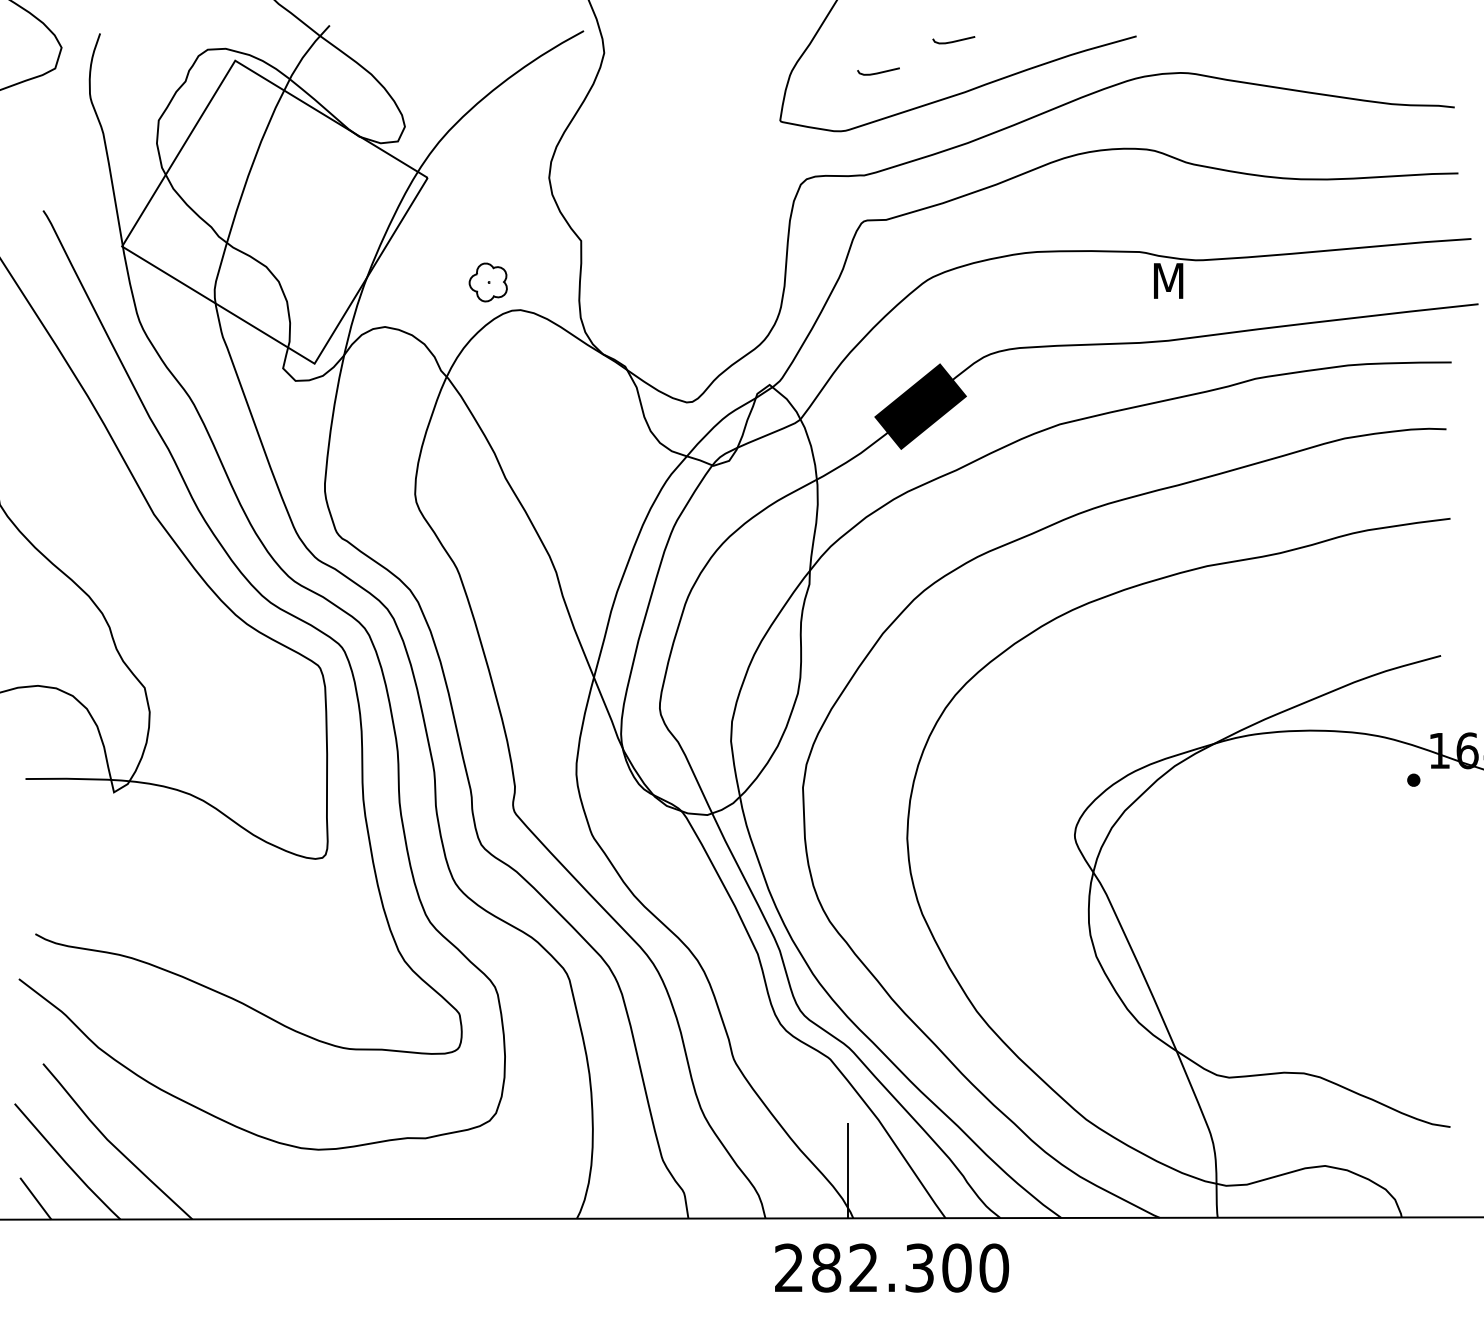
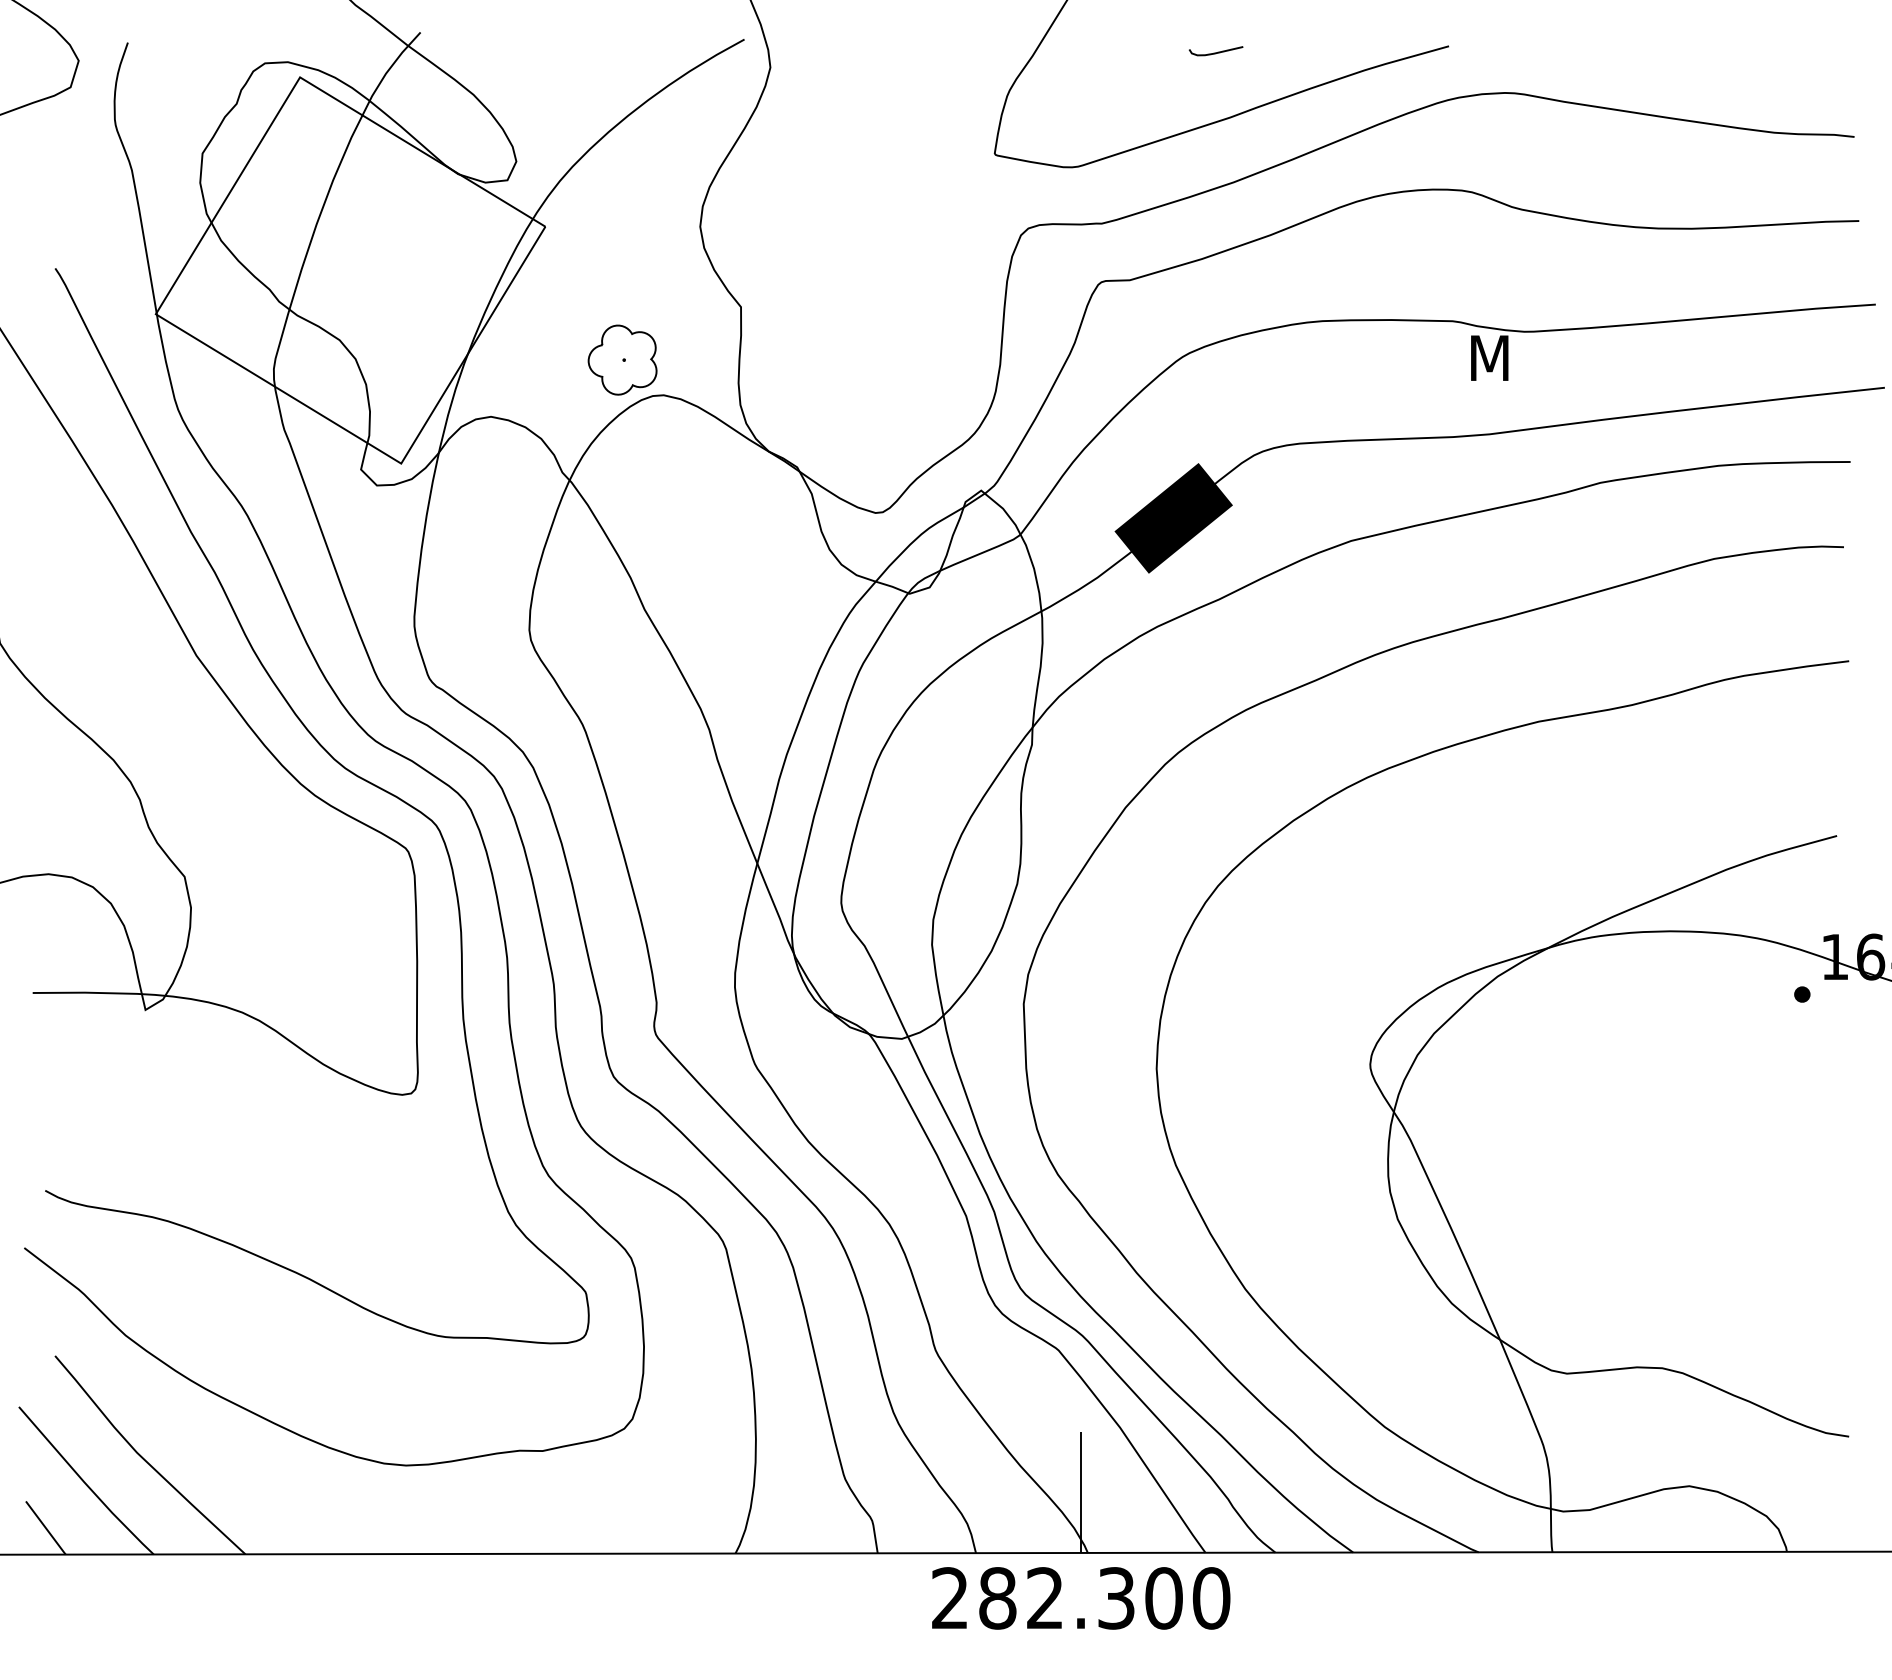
curve: (878, 72) -> (1119, 92), removed
part: (488, 282) -> (622, 359), size x1.43
text: (892, 1268) -> (1081, 1598), moved

